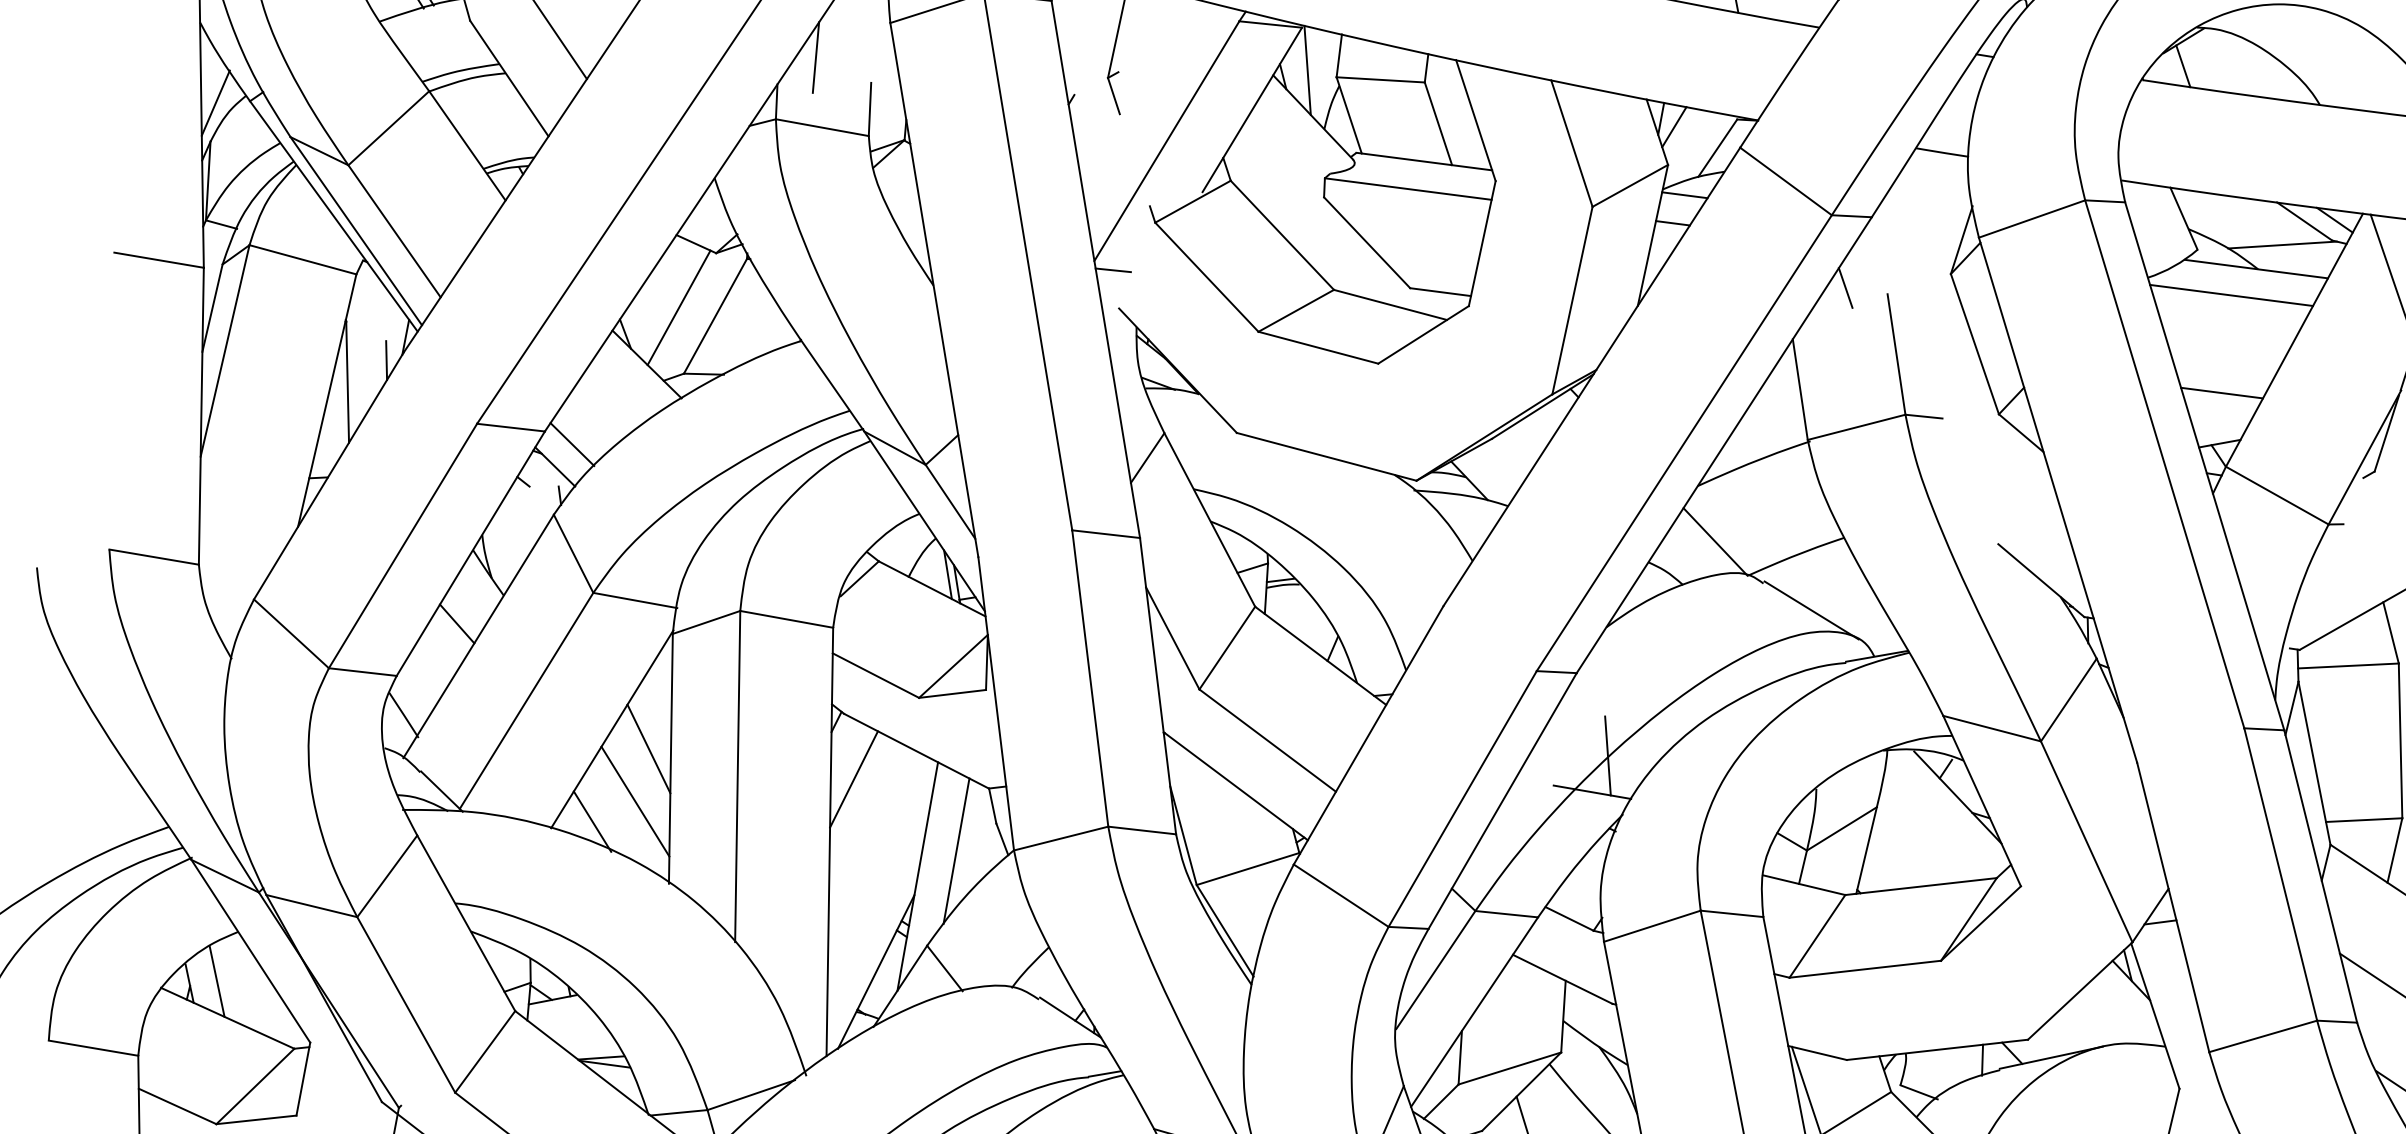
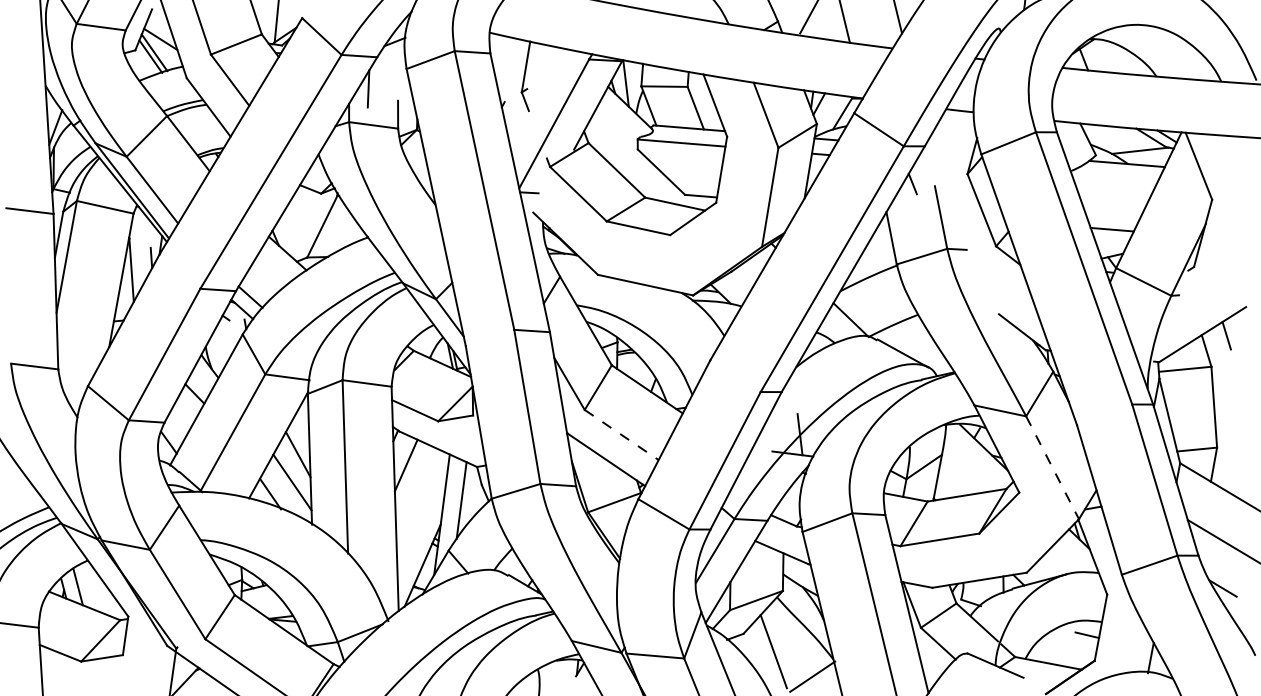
line: (2230, 293) -> (1114, 177), removed
line: (679, 306) -> (303, 222), removed
line: (1267, 741) -> (621, 435), solid -> dashed
line: (2086, 841) -> (1052, 467), solid -> dashed

